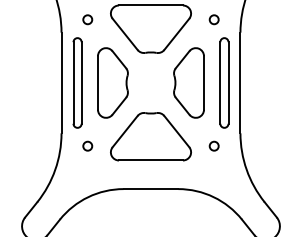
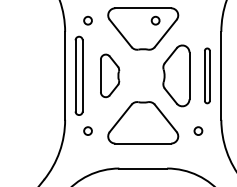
circle: (213, 19) -> (155, 20), moved
part: (112, 82) -> (109, 75), size x0.7
part: (224, 82) -> (207, 75), size x0.7

